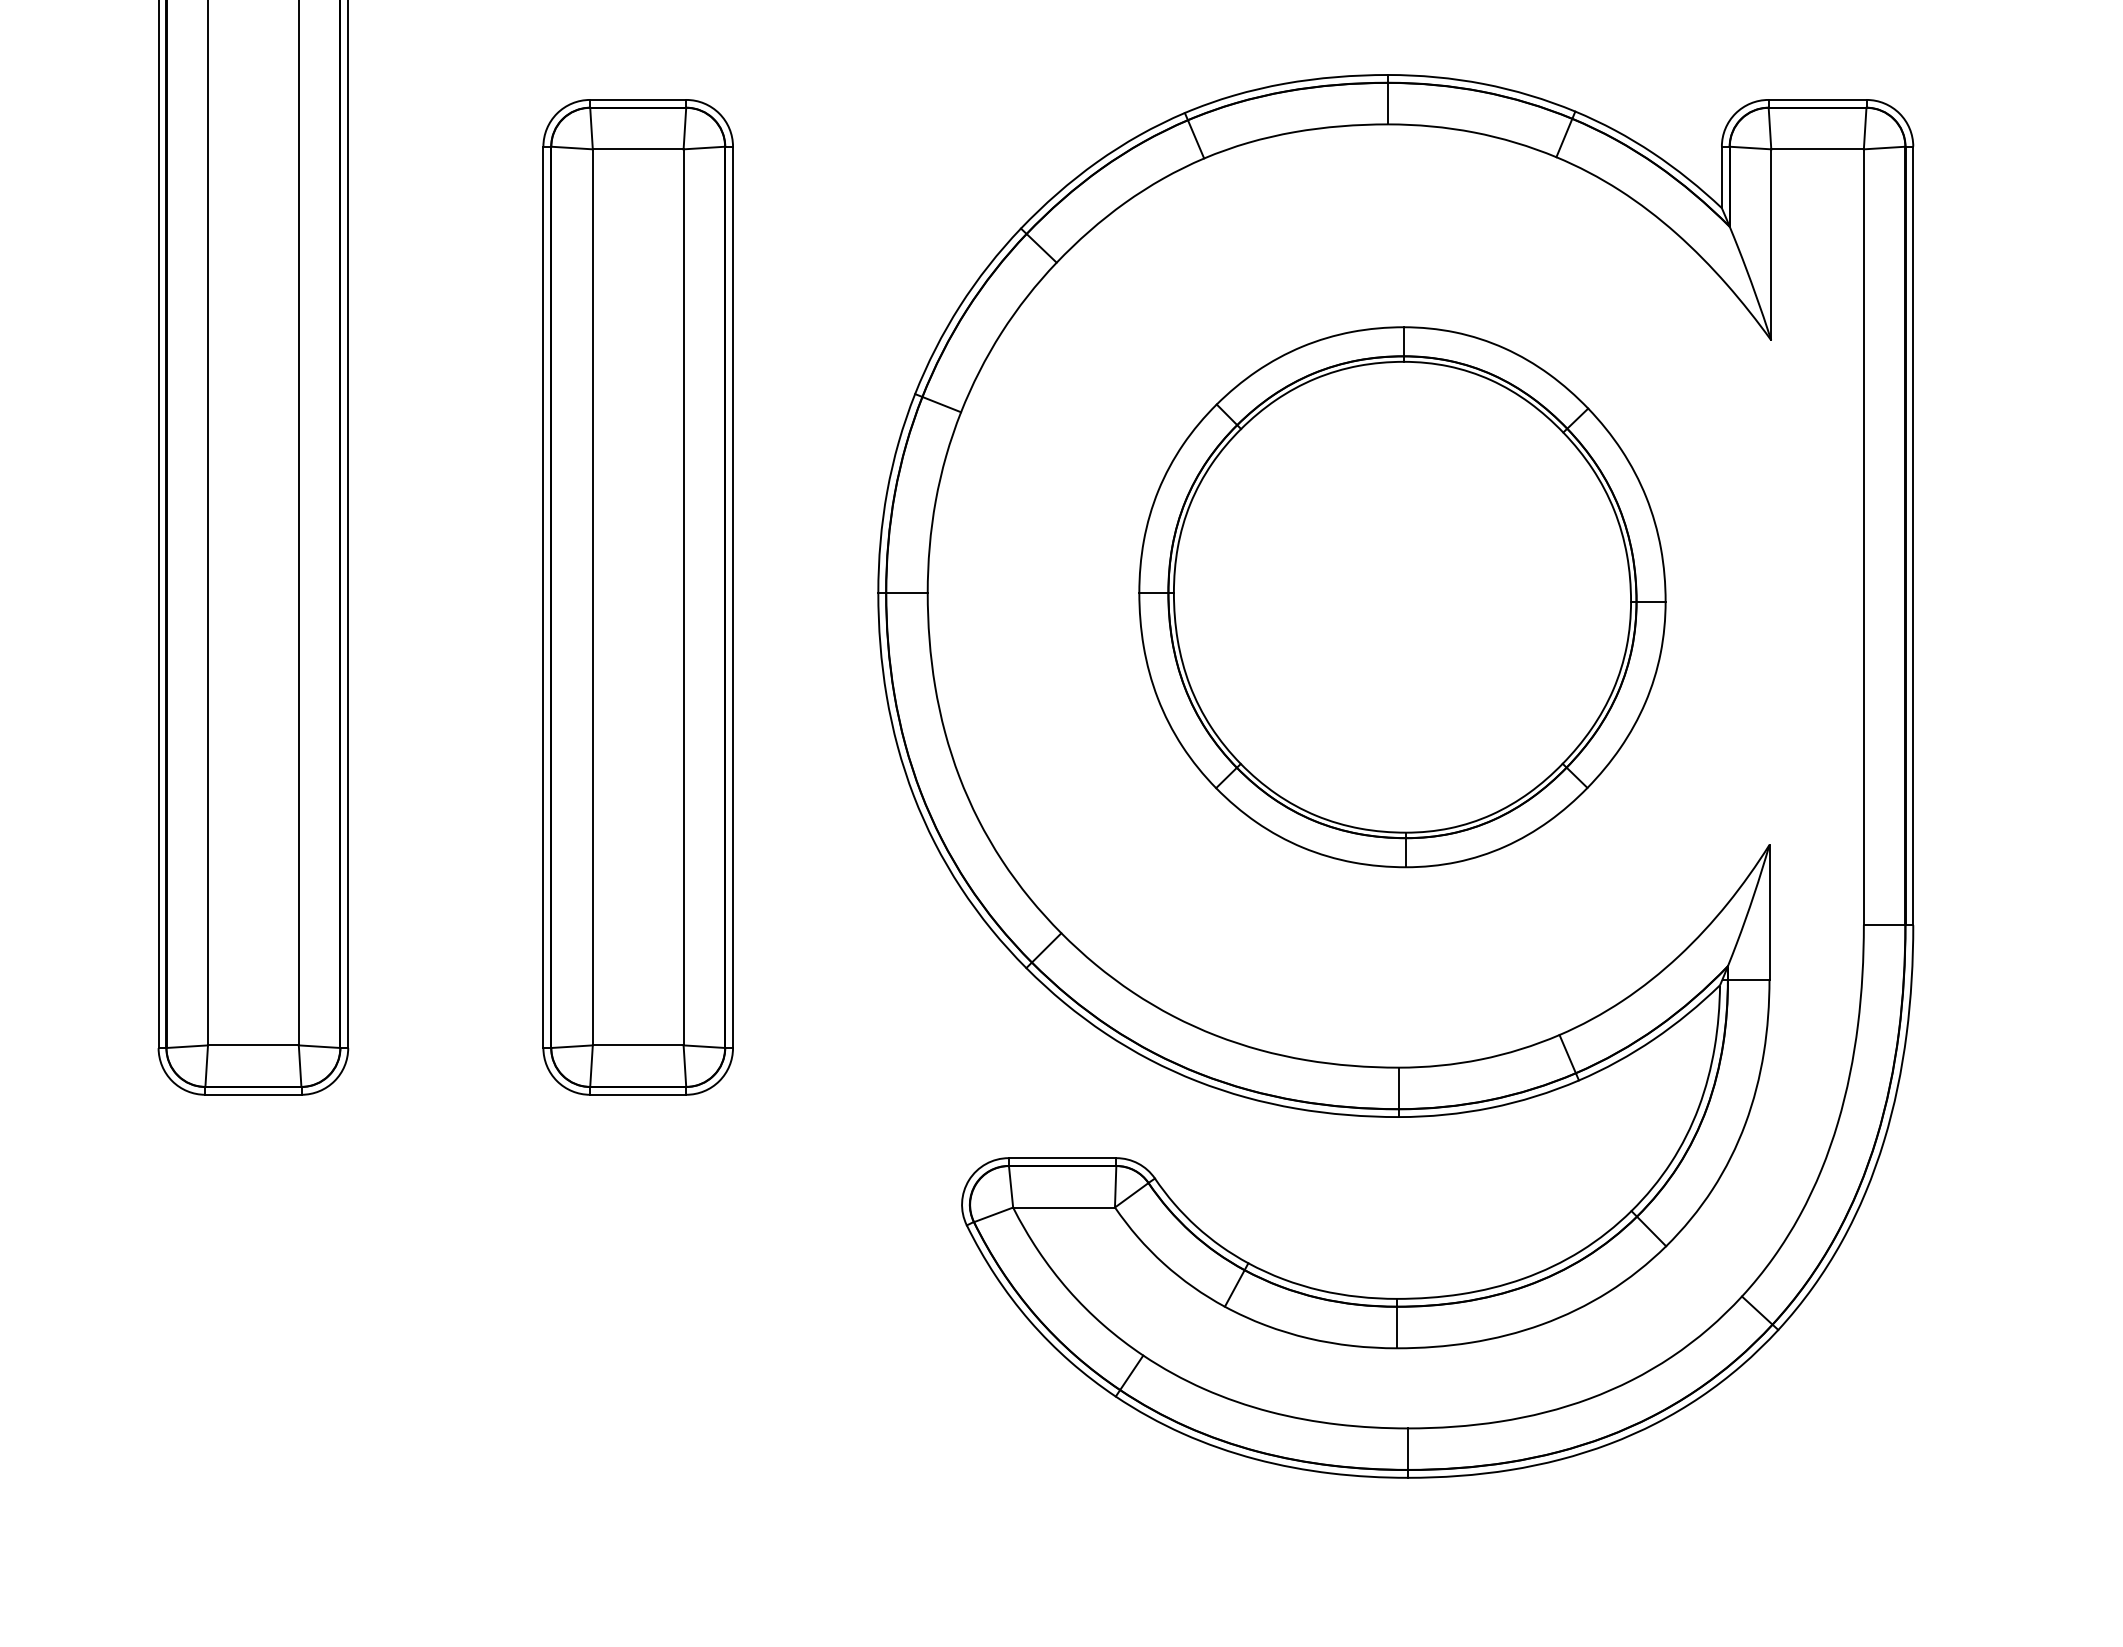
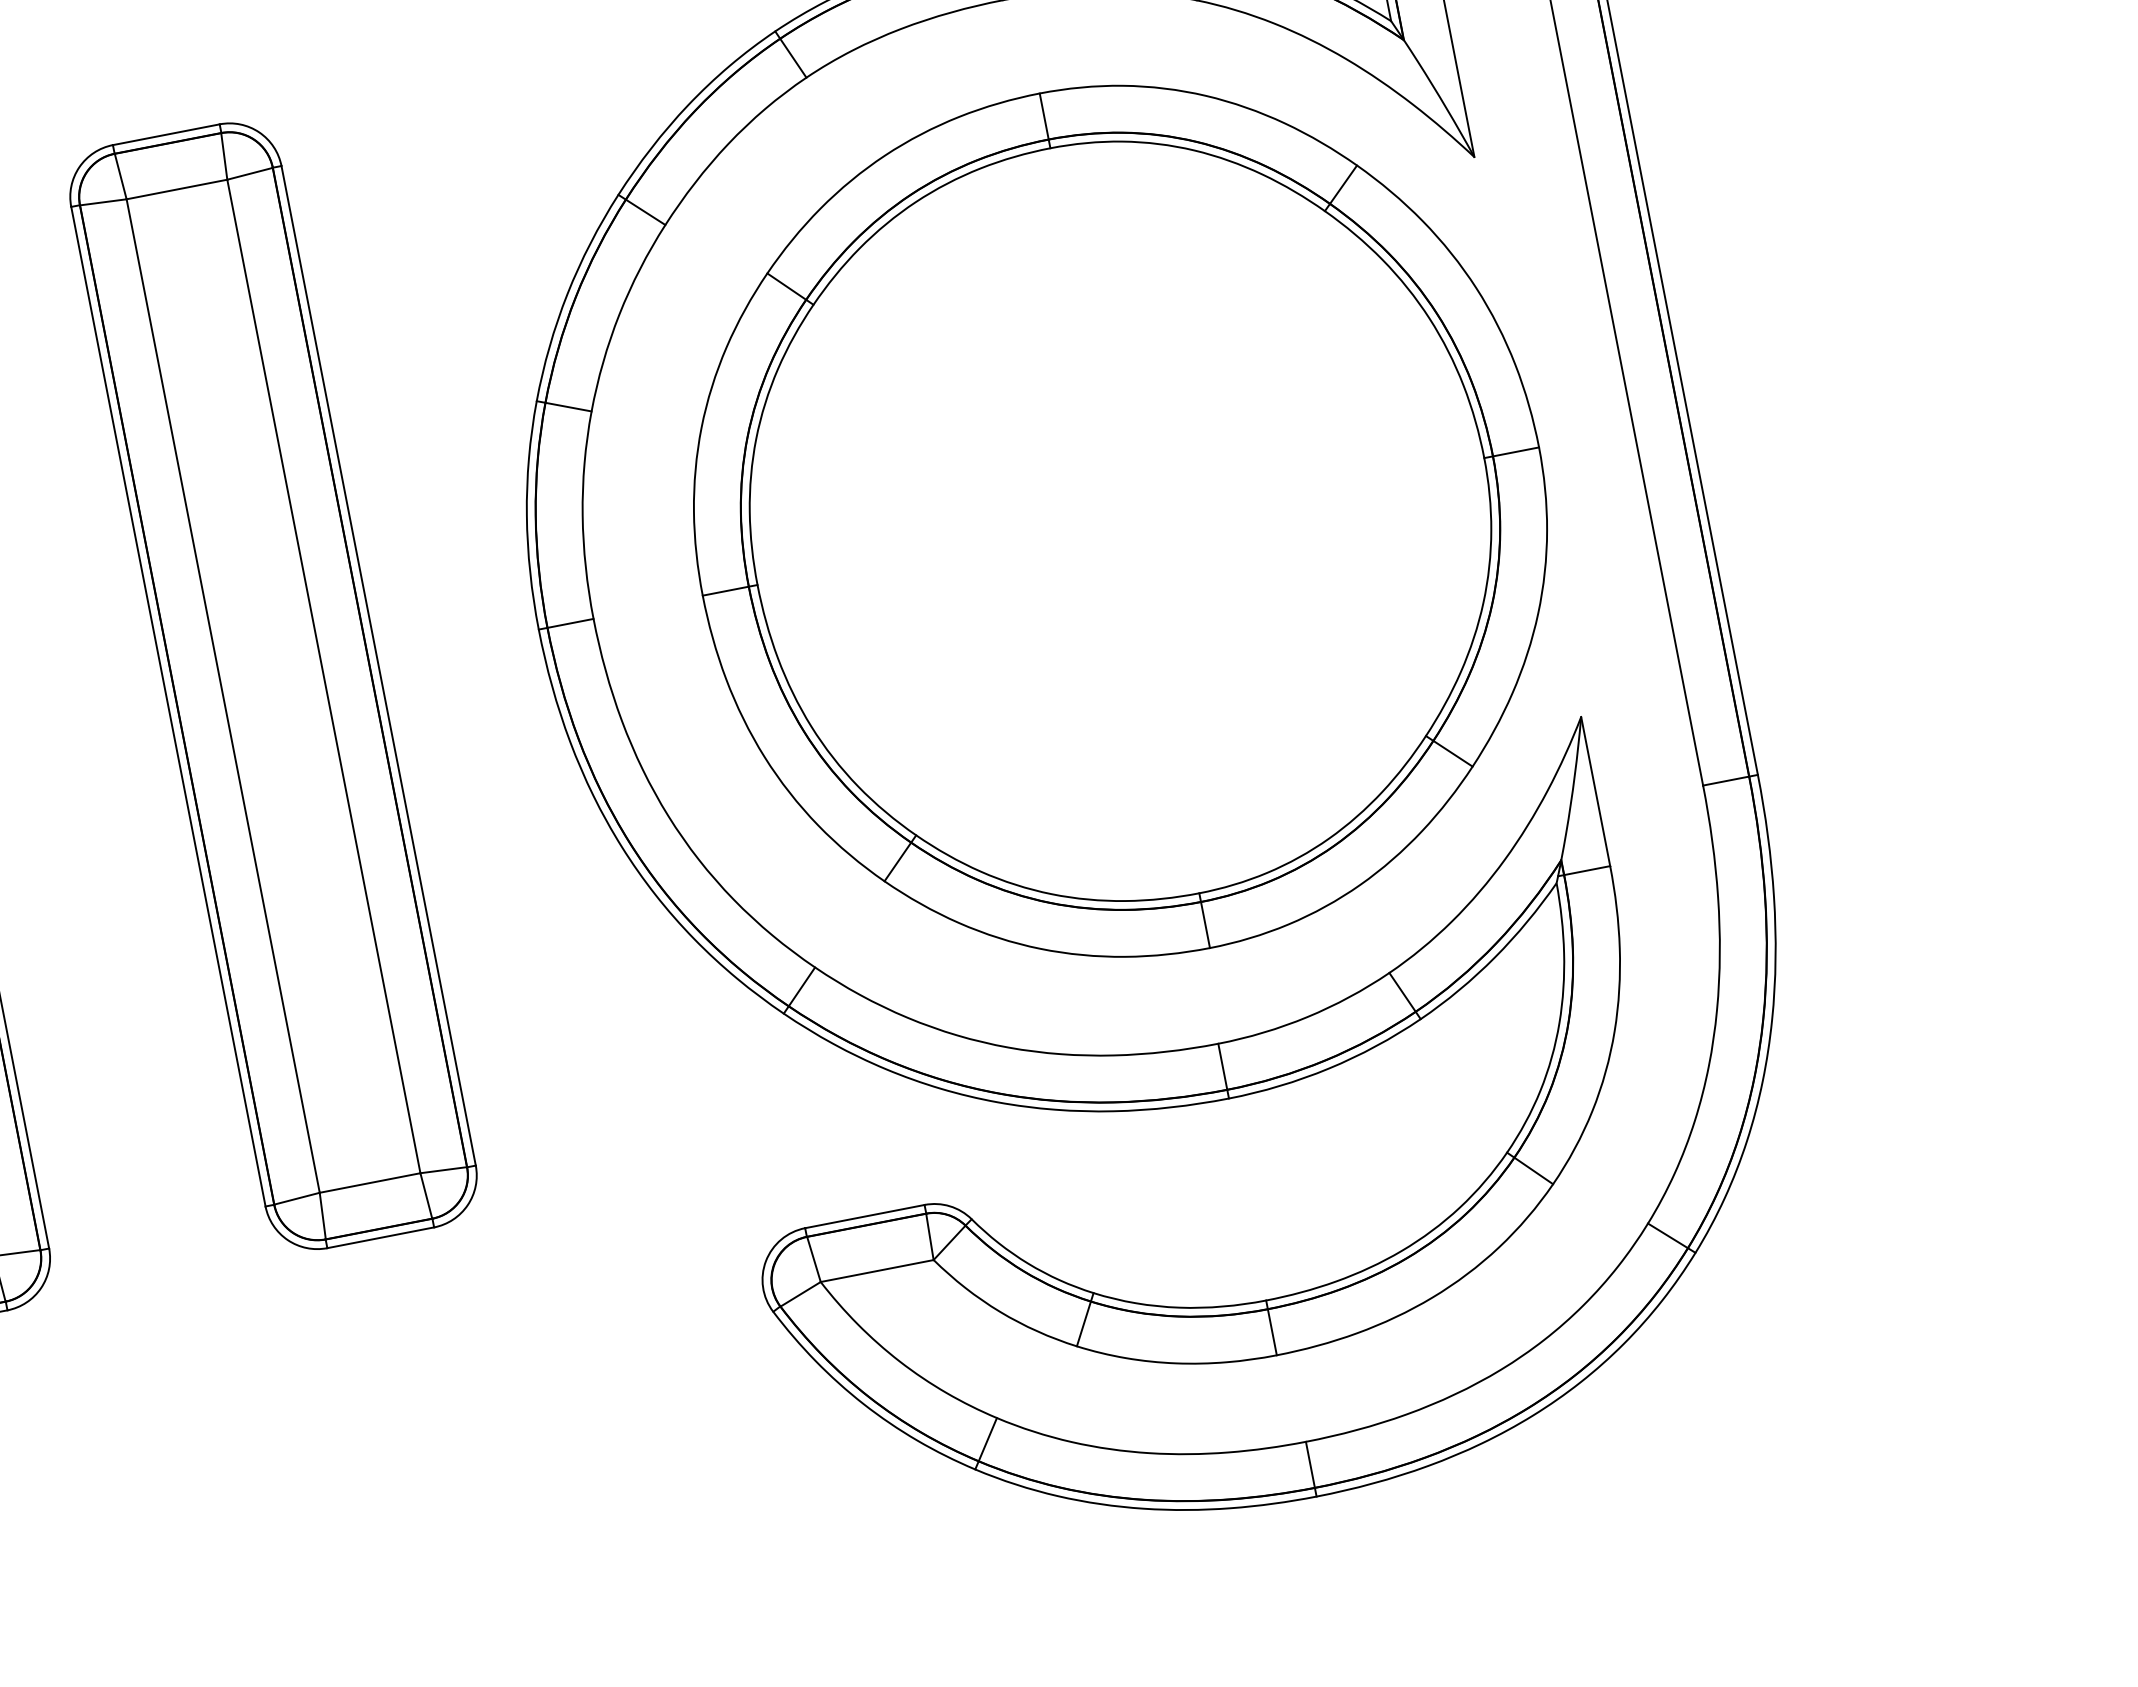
part: (1402, 596) -> (1120, 520), size x1.43

